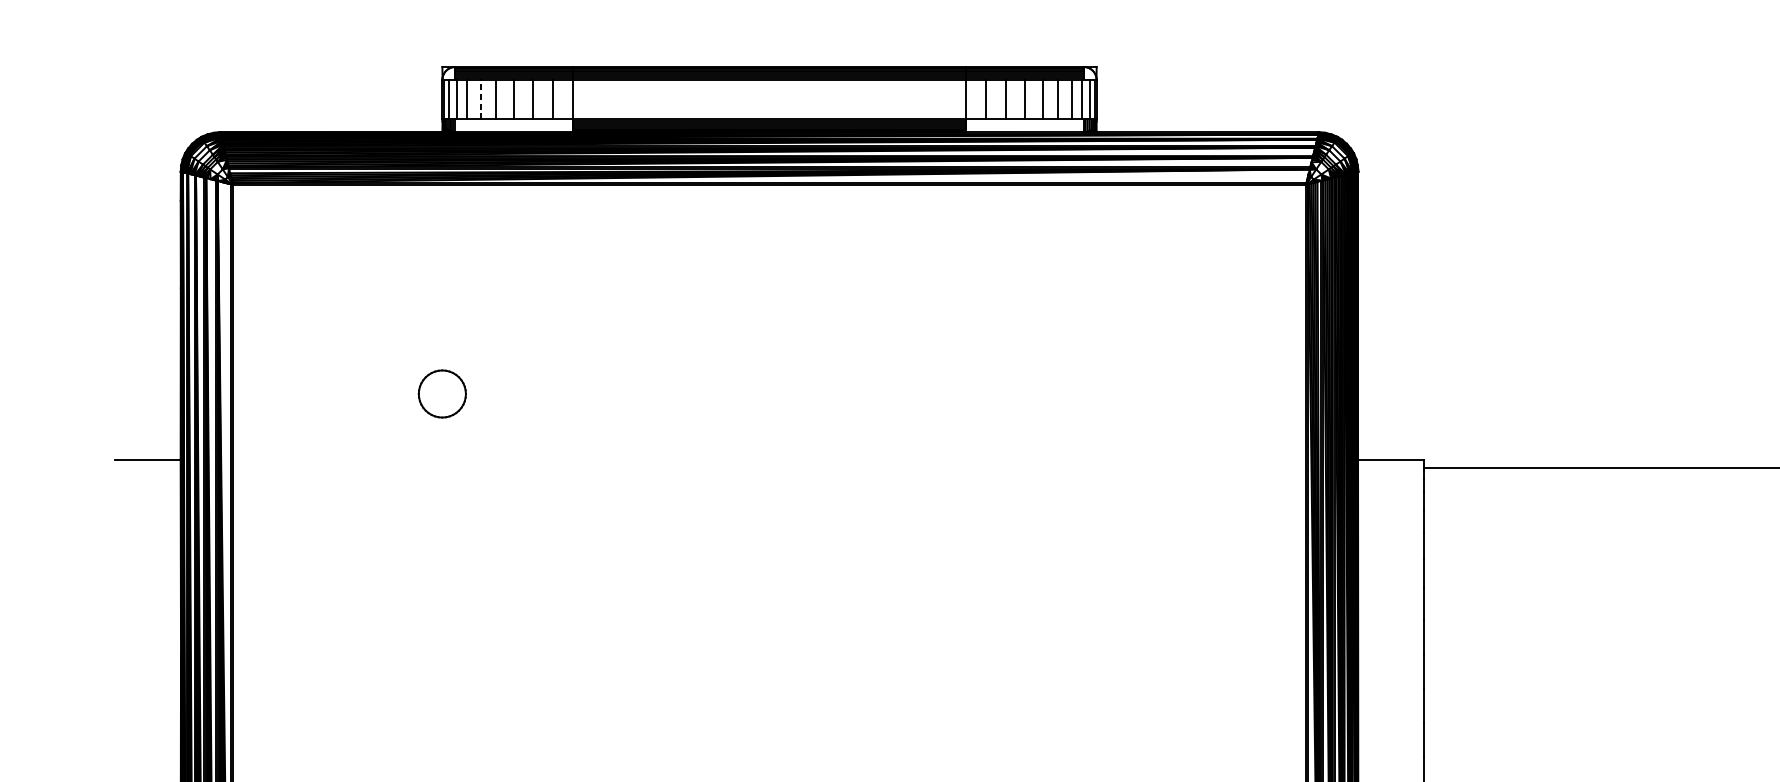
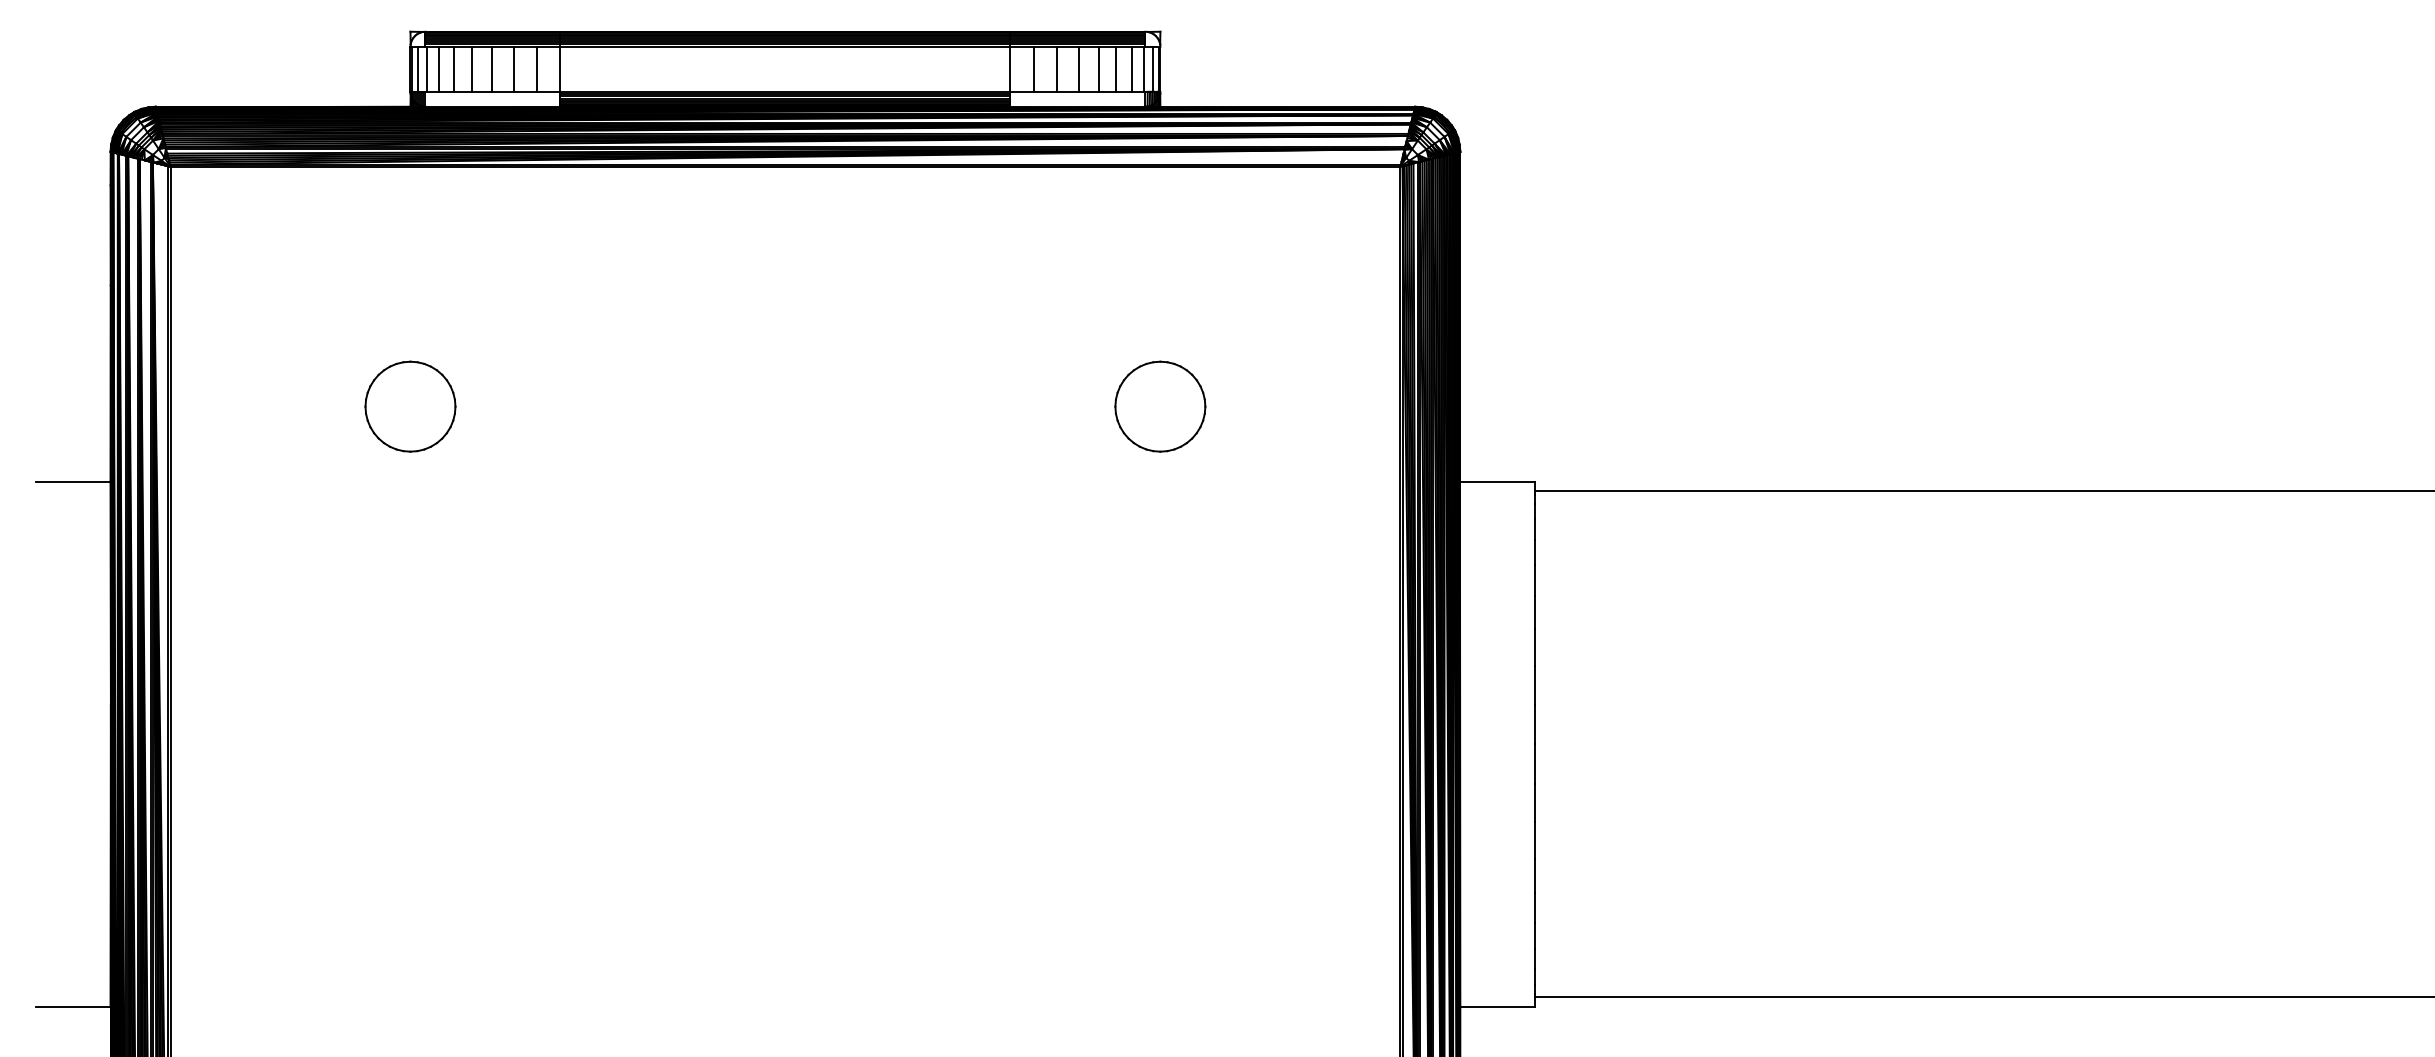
line: (480, 99) -> (454, 68), dashed -> solid
part: (442, 393) -> (410, 406), size x1.67
part: (1096, 393) -> (1160, 406), added

